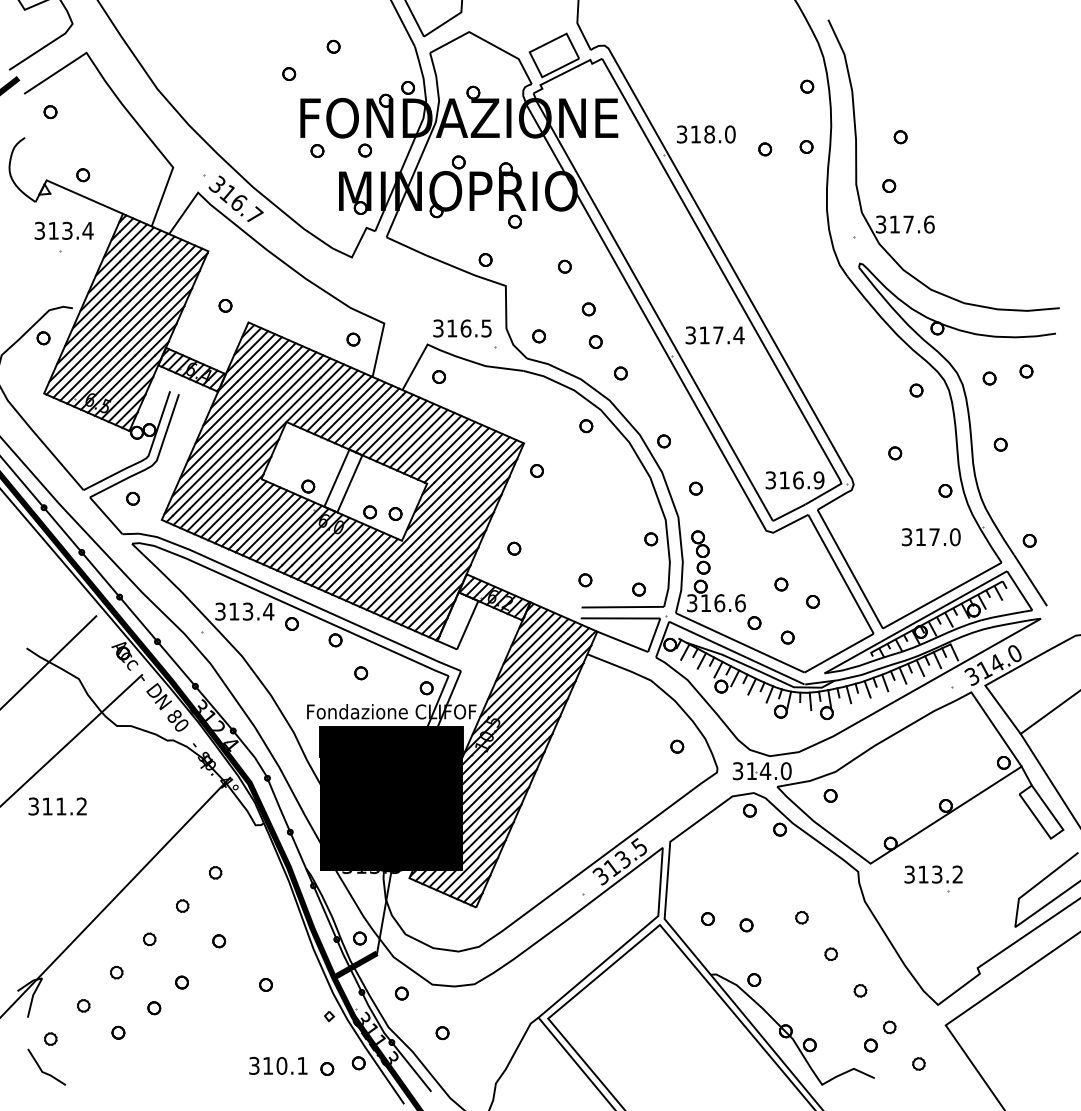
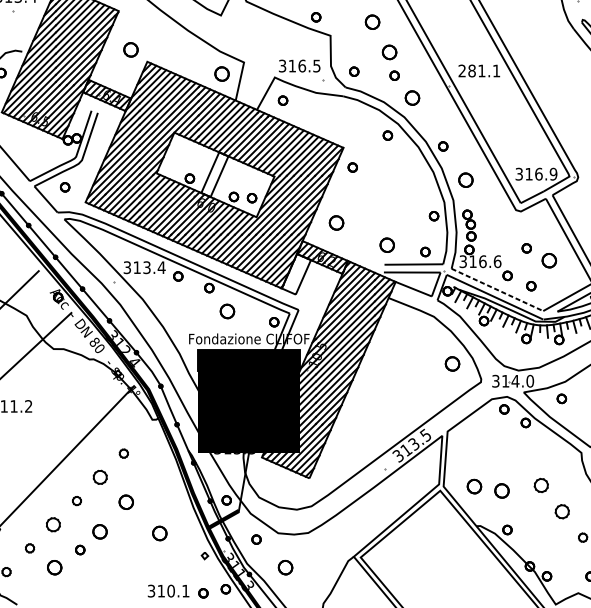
part: (564, 266) -> (372, 21), size x1.6
part: (225, 305) -> (130, 49), size x1.6
part: (588, 309) -> (389, 52), size x1.6
text: (714, 335) -> (479, 71), 317.4 -> 281.1
part: (353, 339) -> (222, 73), size x1.6
part: (620, 373) -> (412, 98), size x1.6
part: (695, 488) -> (465, 180), size x1.6
part: (514, 548) -> (336, 222), size x1.6
part: (585, 580) -> (387, 245), size x1.6
part: (812, 601) -> (548, 260), size x1.6
line: (740, 642) -> (497, 289), solid -> dashed
part: (361, 673) -> (227, 311), size x1.6
part: (677, 746) -> (452, 363), size x1.6
part: (182, 905) -> (100, 476), size x1.6
part: (801, 917) -> (541, 485), size x1.6
part: (707, 918) -> (474, 486), size x1.6
part: (746, 925) -> (501, 491), size x1.6
part: (219, 941) -> (126, 502), size x1.6
part: (830, 953) -> (561, 511), size x1.6
part: (116, 972) -> (53, 524), size x1.6
part: (181, 982) -> (99, 531), size x1.6
part: (265, 984) -> (159, 533), size x1.6
part: (118, 1032) -> (54, 567), size x1.6
part: (442, 1033) -> (285, 568), size x1.6

